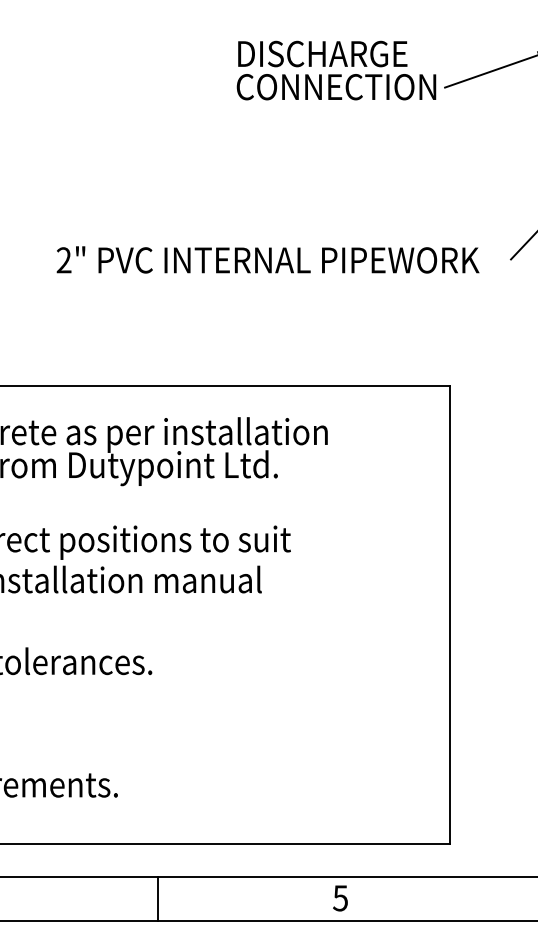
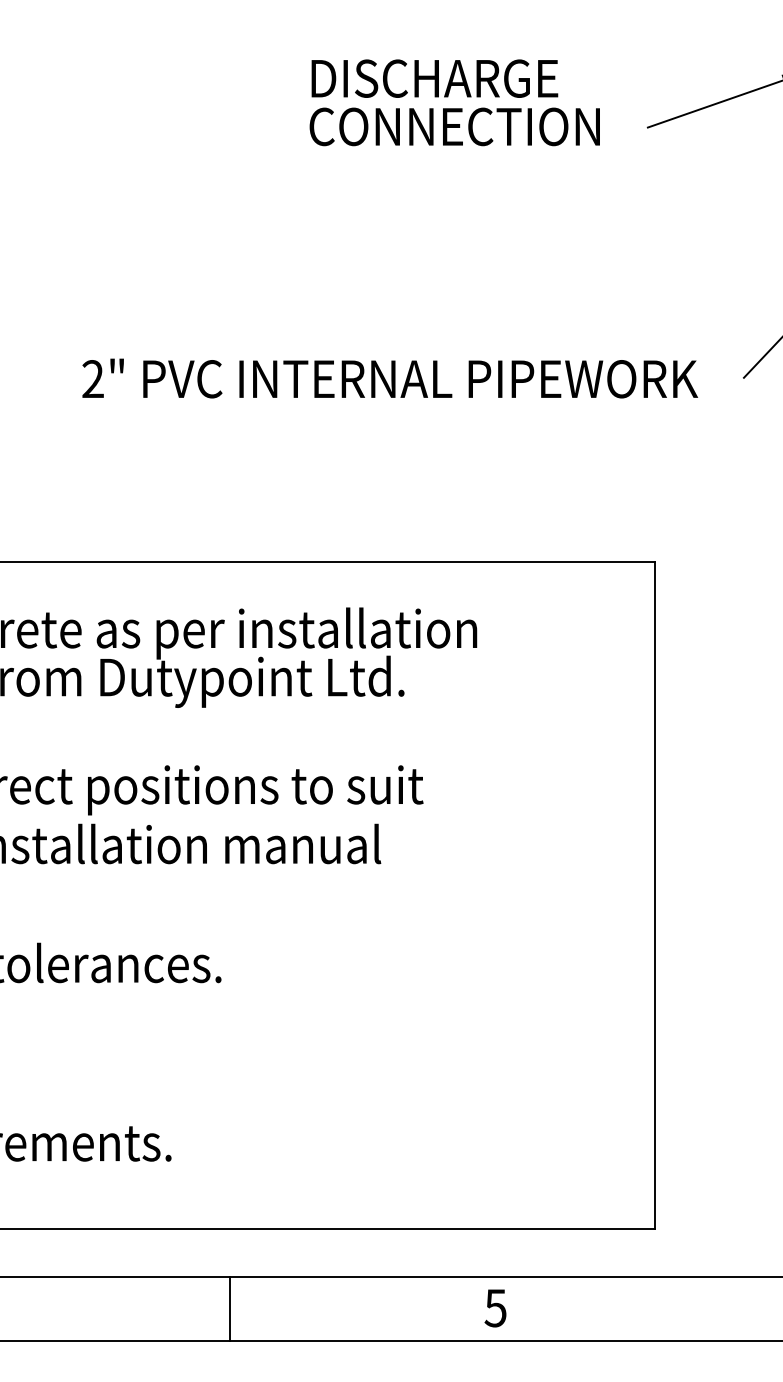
text: (336, 70) -> (454, 102), moved

